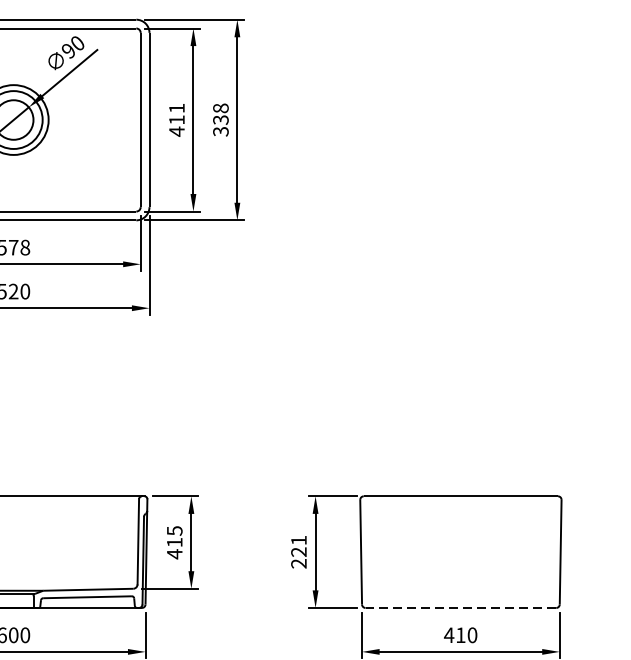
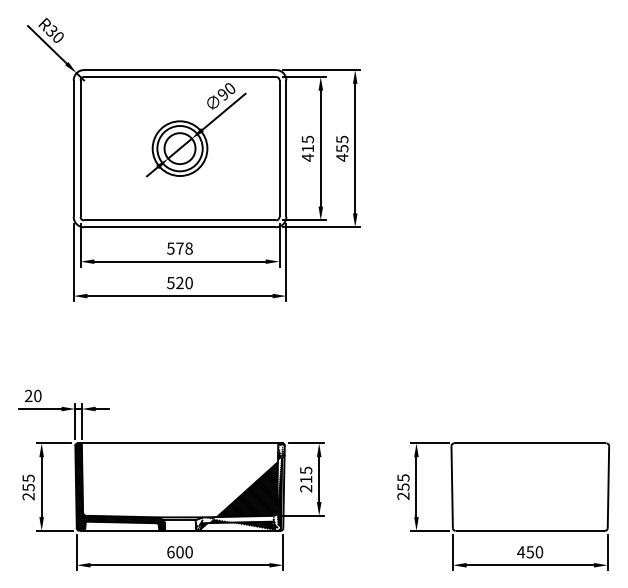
text: (176, 108) -> (307, 139), 411 -> 415
text: (221, 119) -> (342, 148), 338 -> 455
text: (299, 546) -> (403, 482), 221 -> 255
hatch: (89, 551) -> (239, 486), added
text: (175, 553) -> (306, 488), 415 -> 215
line: (461, 607) -> (530, 530), dashed -> solid
text: (459, 635) -> (529, 552), 410 -> 450

